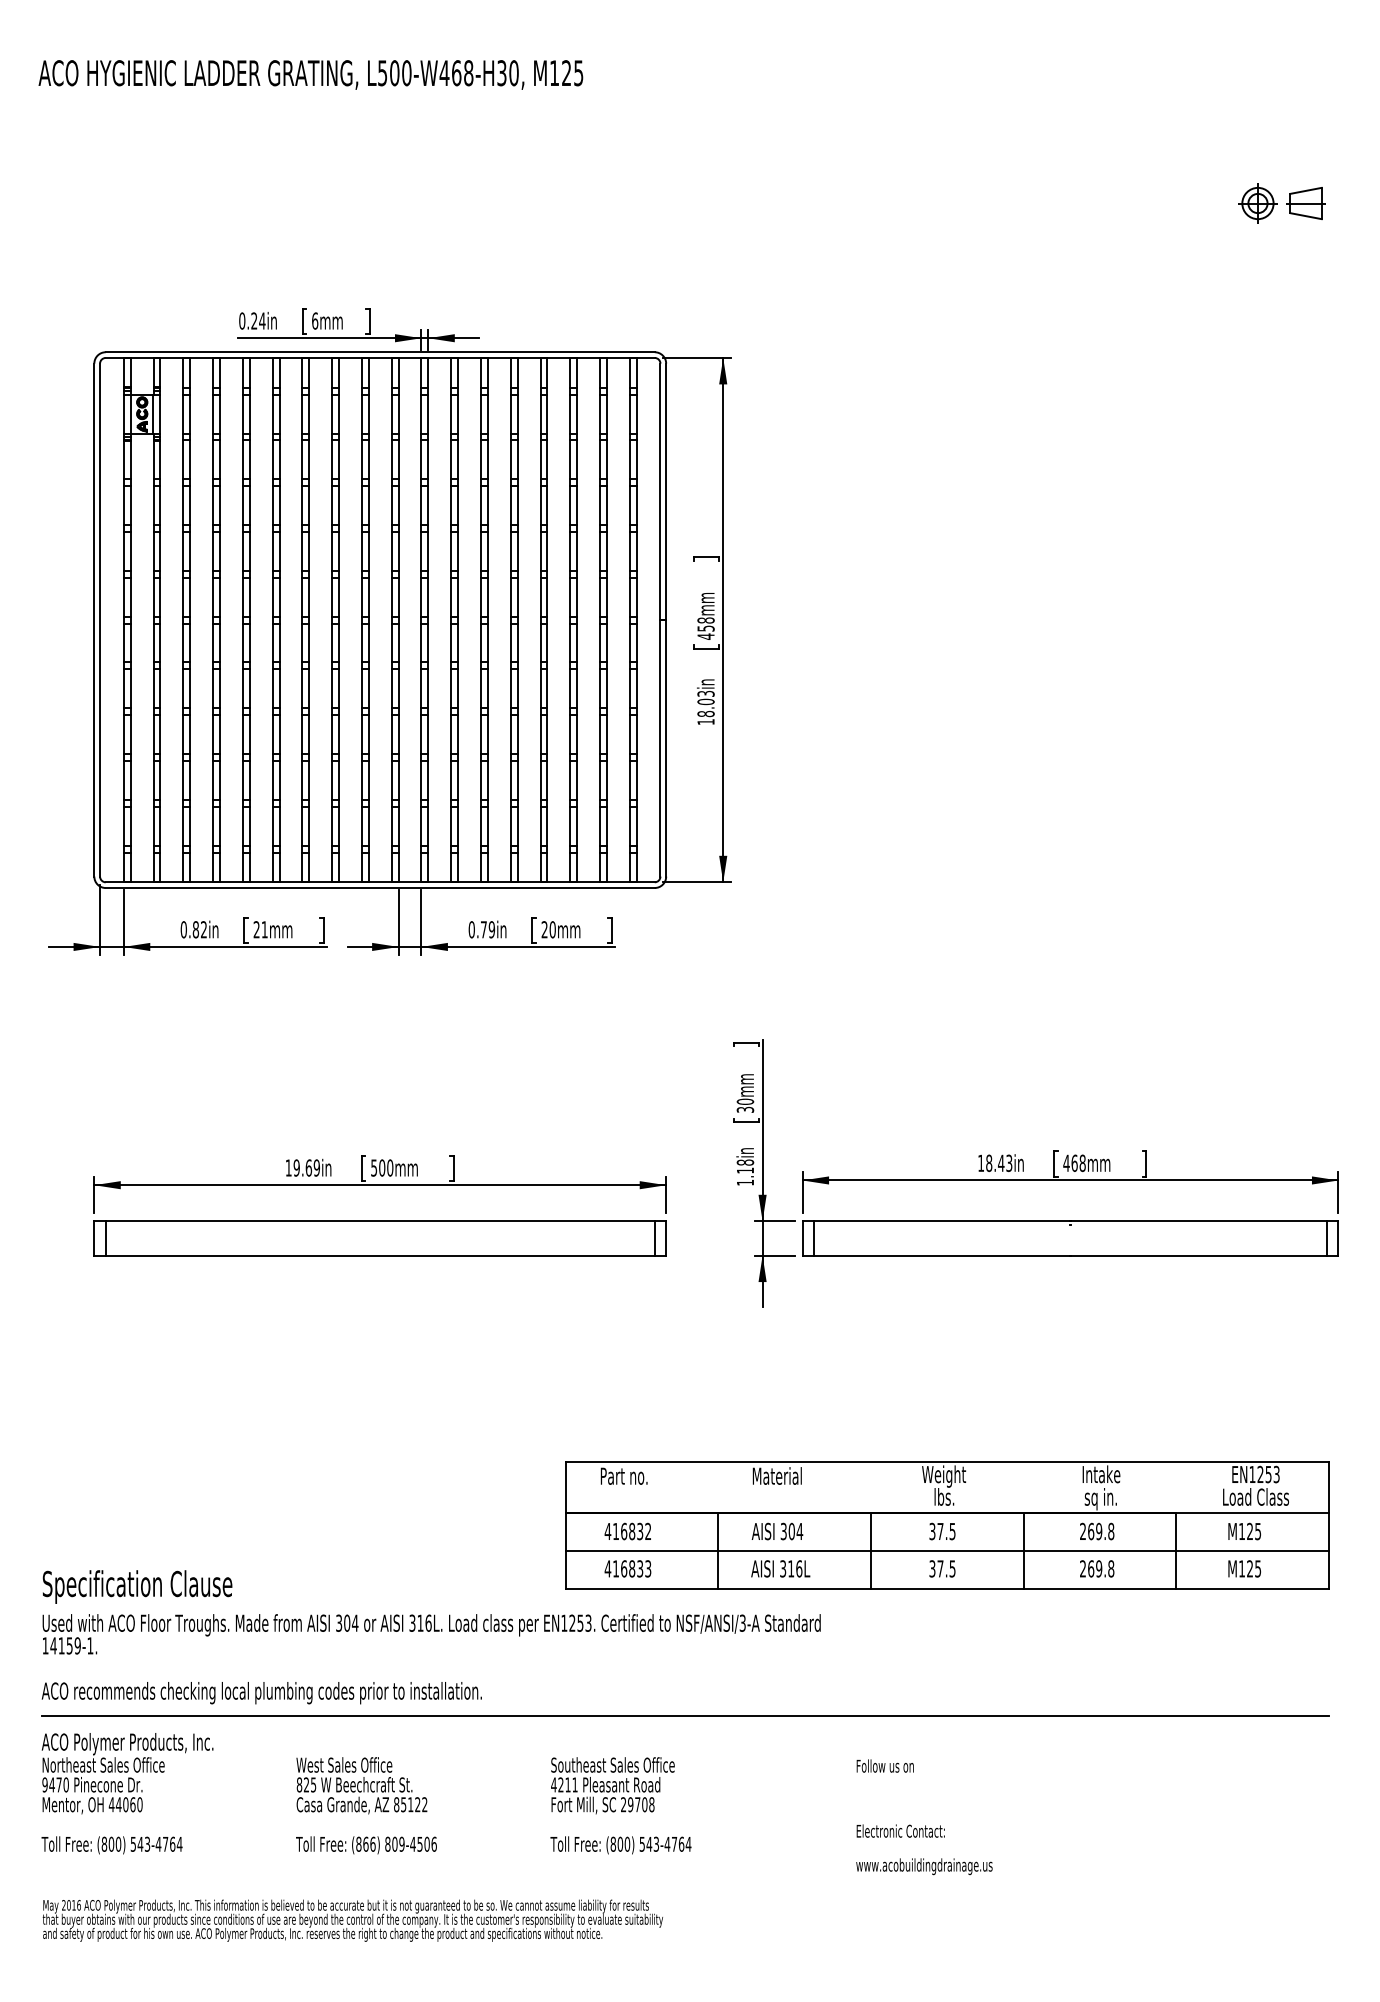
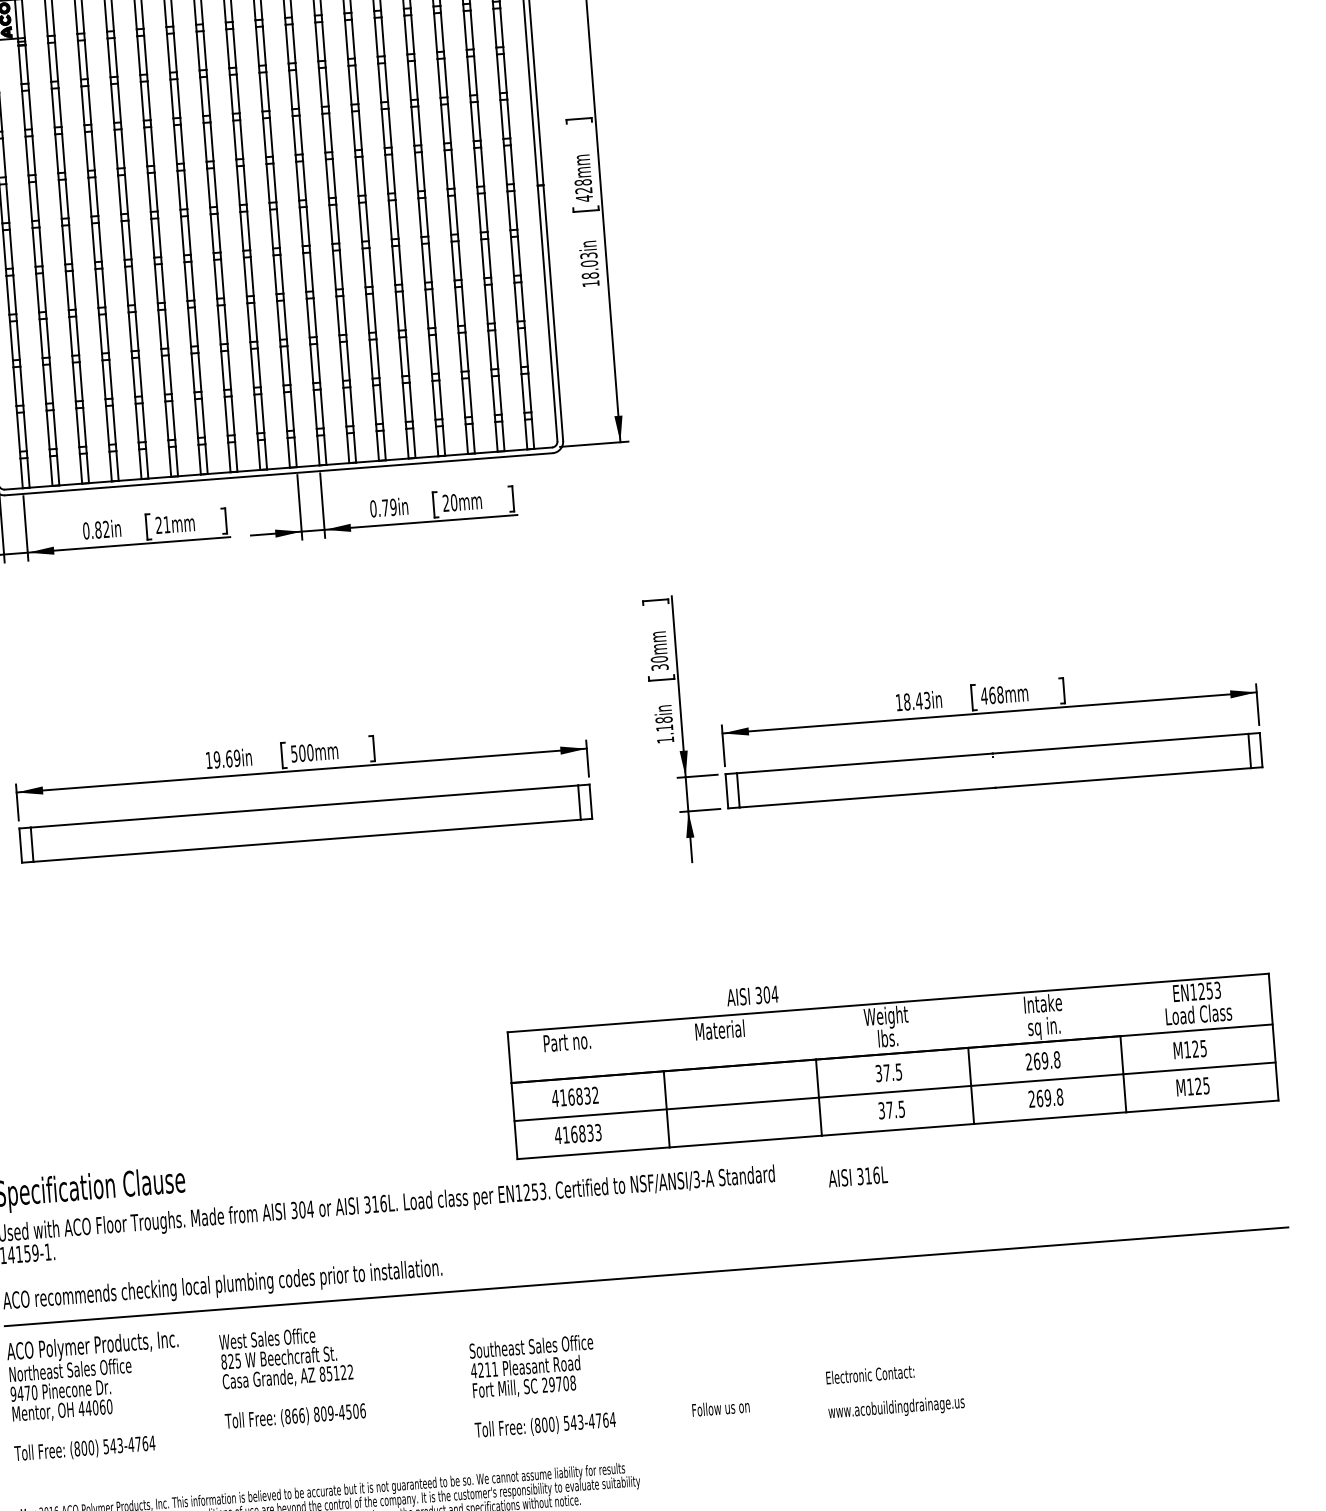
text: (705, 628) -> (583, 190), 458mm -> 428mm
text: (777, 1531) -> (752, 995), moved
text: (780, 1568) -> (857, 1176), moved
text: (884, 1765) -> (720, 1407), moved
text: (366, 1805) -> (292, 1377), moved
text: (620, 1805) -> (541, 1386), moved

